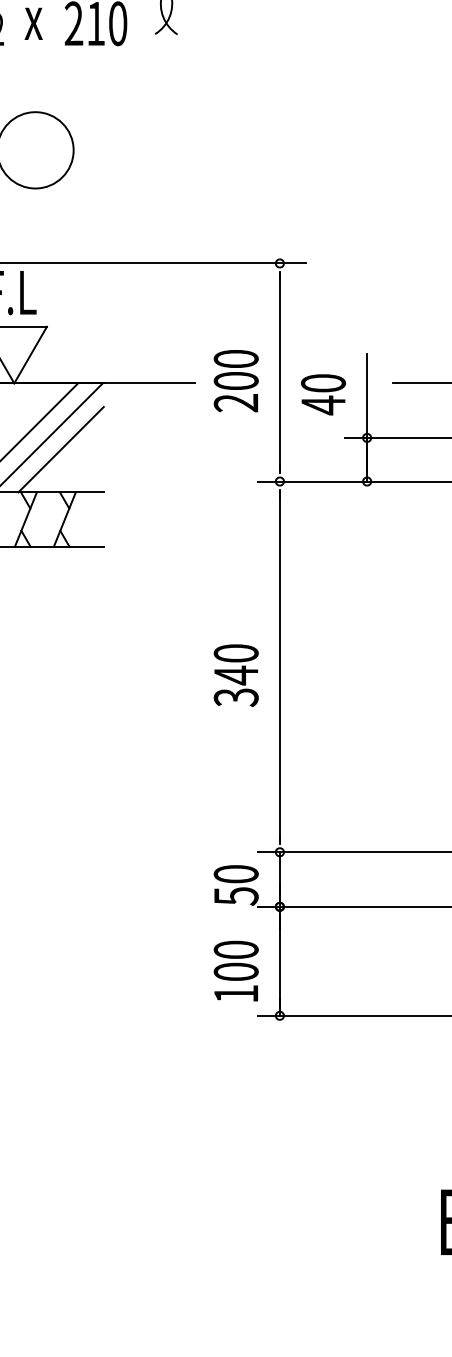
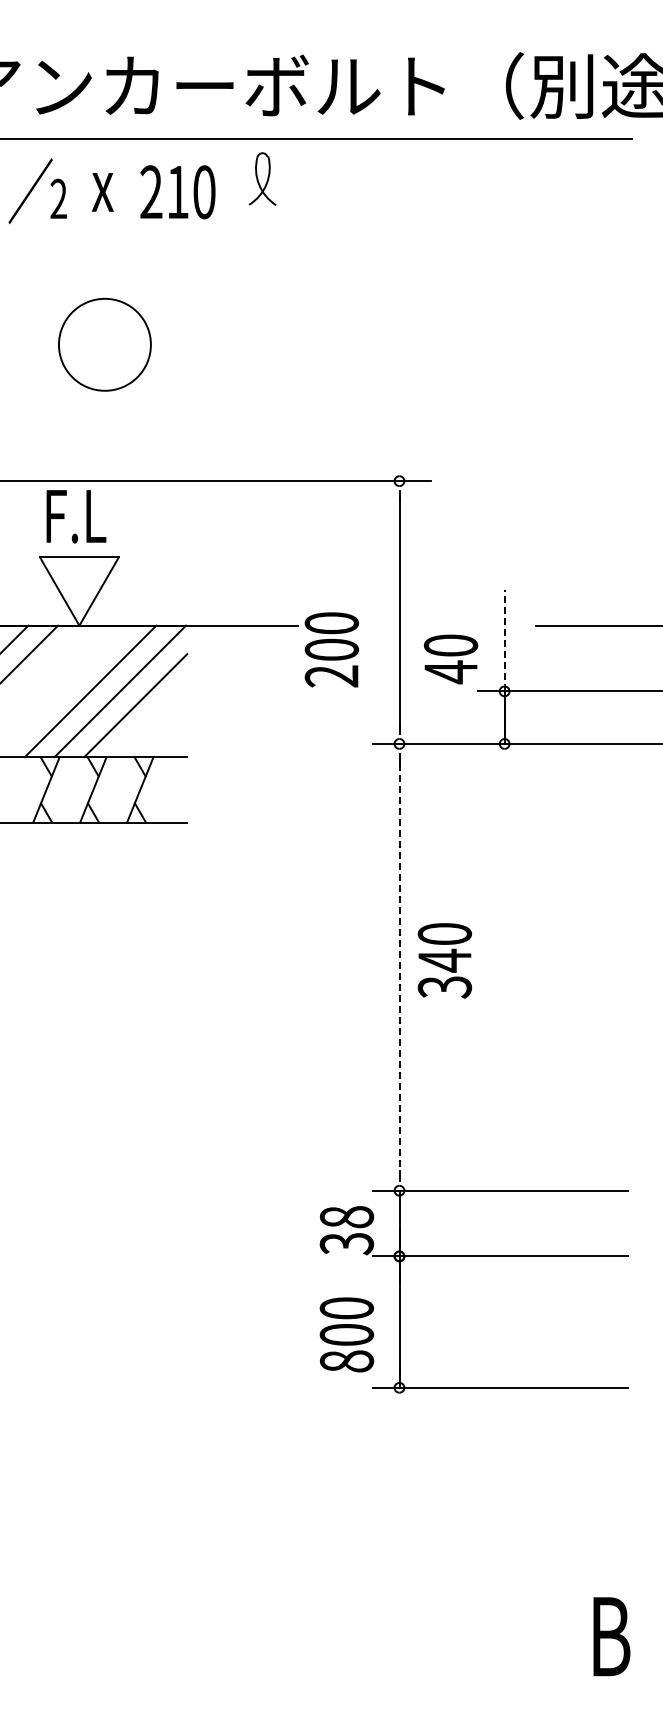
text: (235, 380) -> (331, 649), moved
text: (323, 394) -> (450, 659), moved
line: (367, 395) -> (504, 640), solid -> dashed
line: (279, 666) -> (399, 966), solid -> dashed
text: (235, 675) -> (444, 960), moved
text: (235, 885) -> (346, 1230), 50 -> 38
text: (235, 993) -> (346, 1361), 100 -> 800

